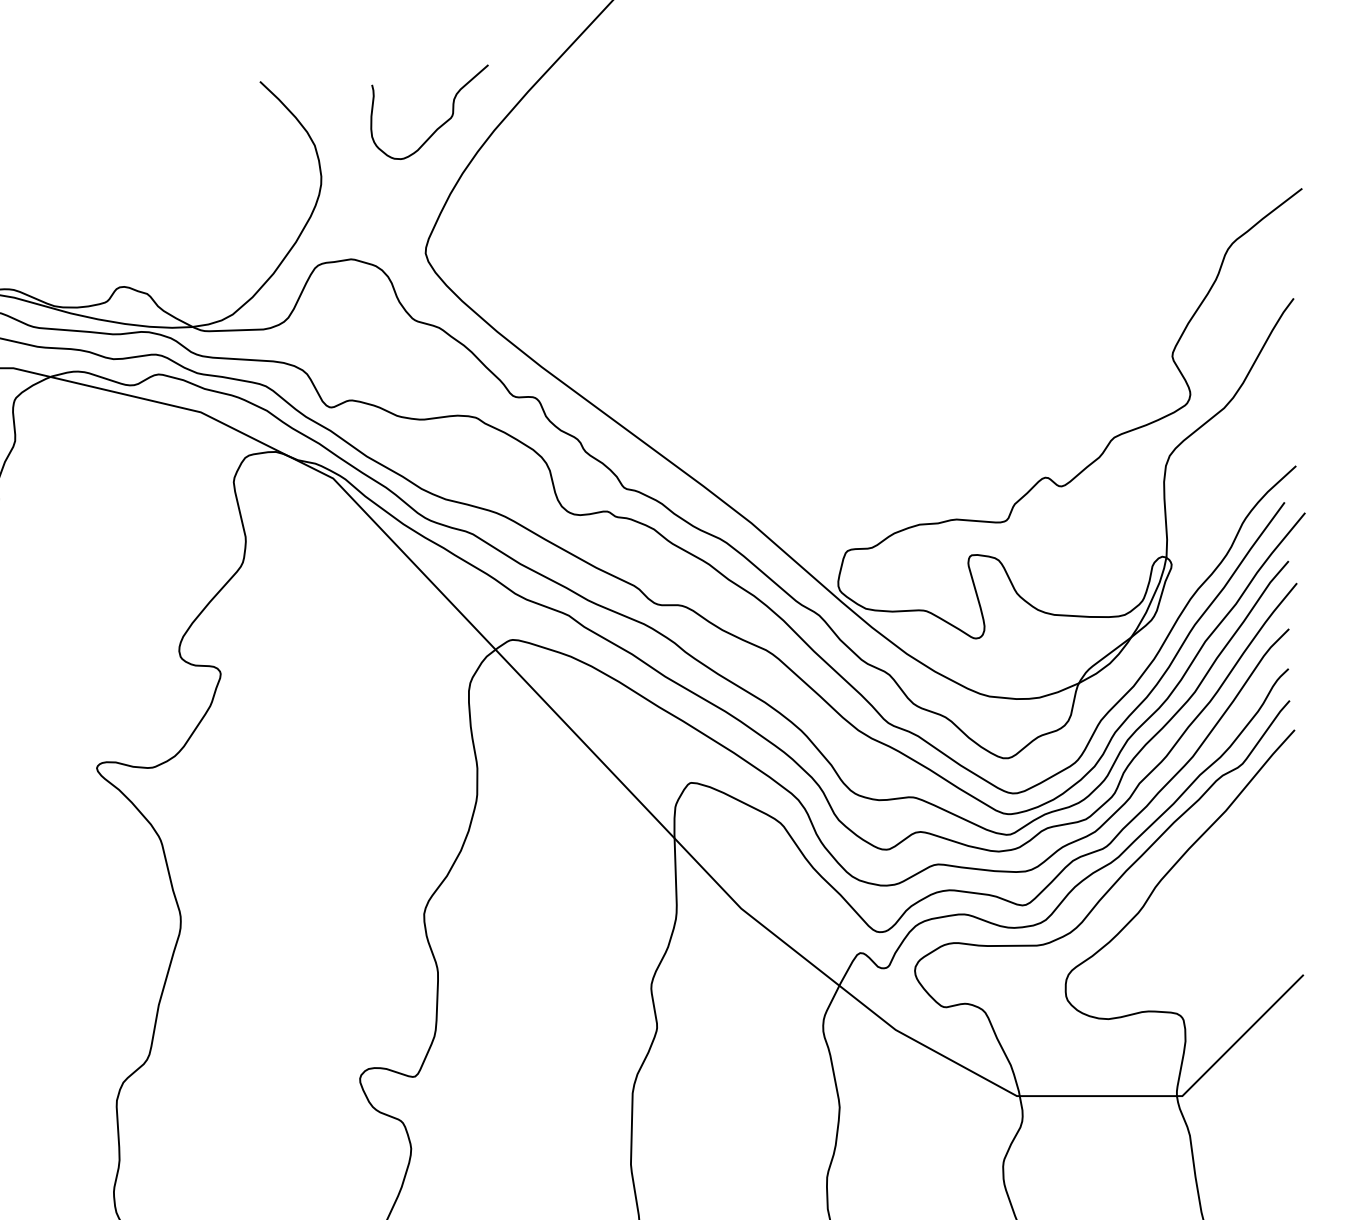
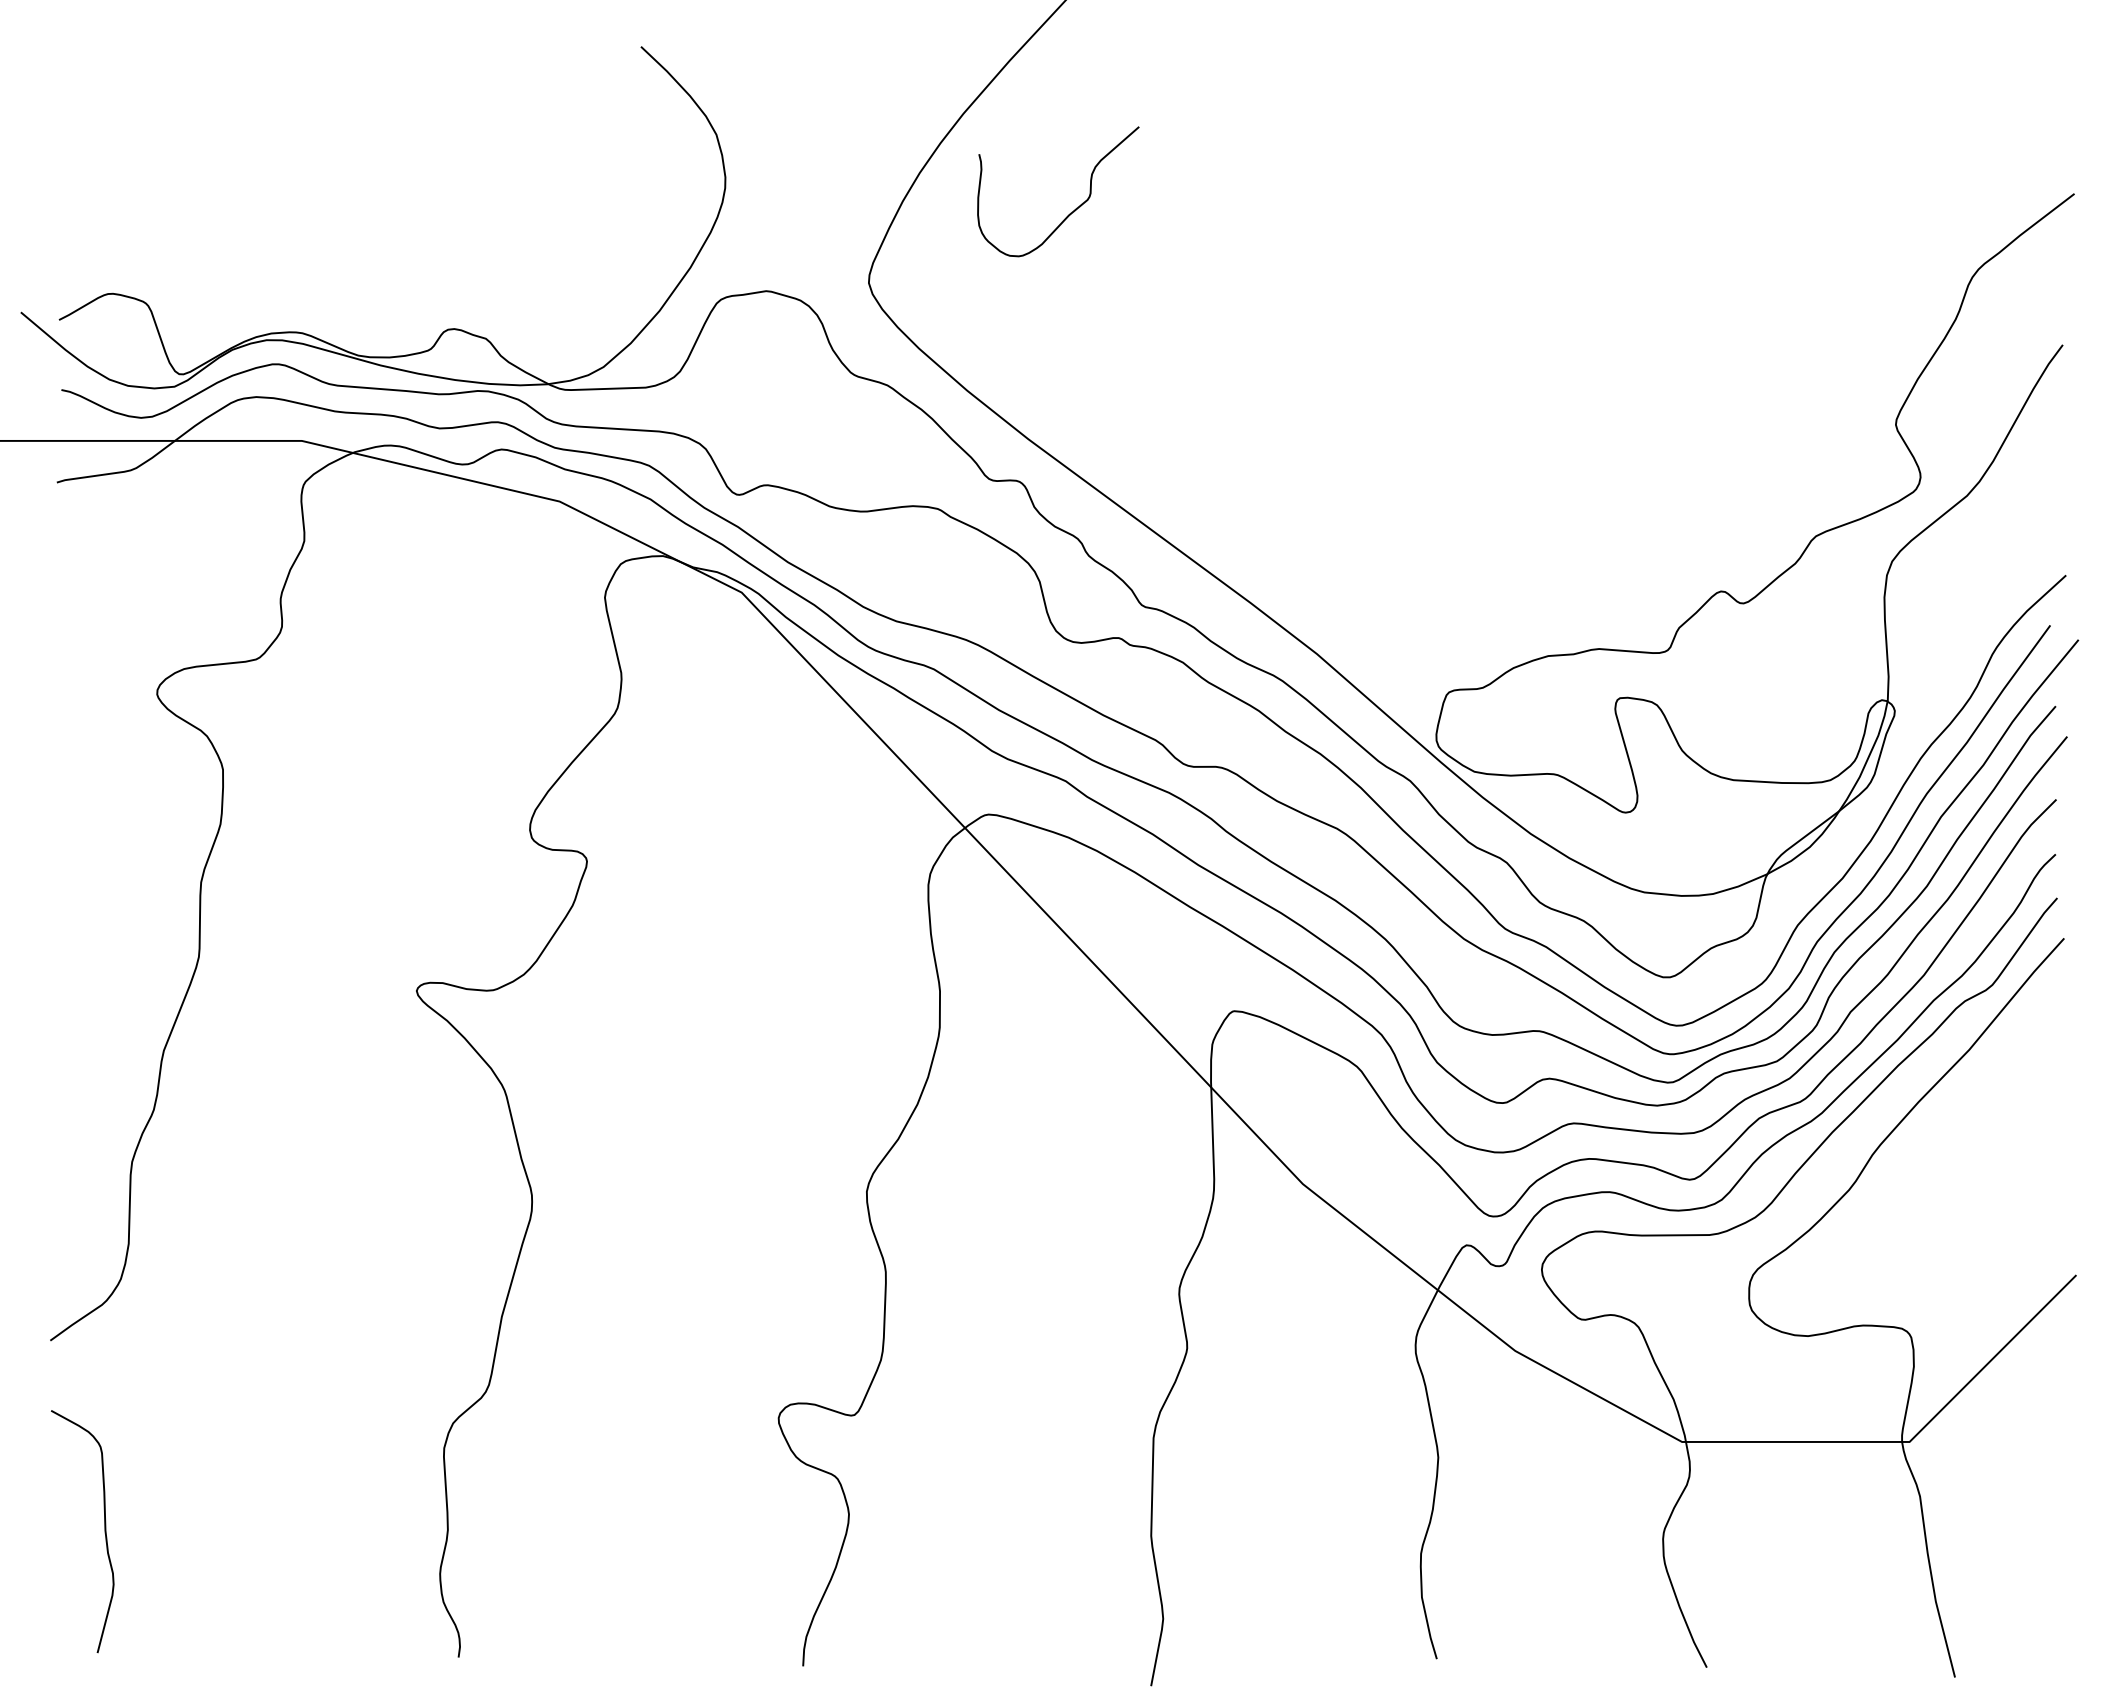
curve: (442, 124) -> (1075, 208), moved

